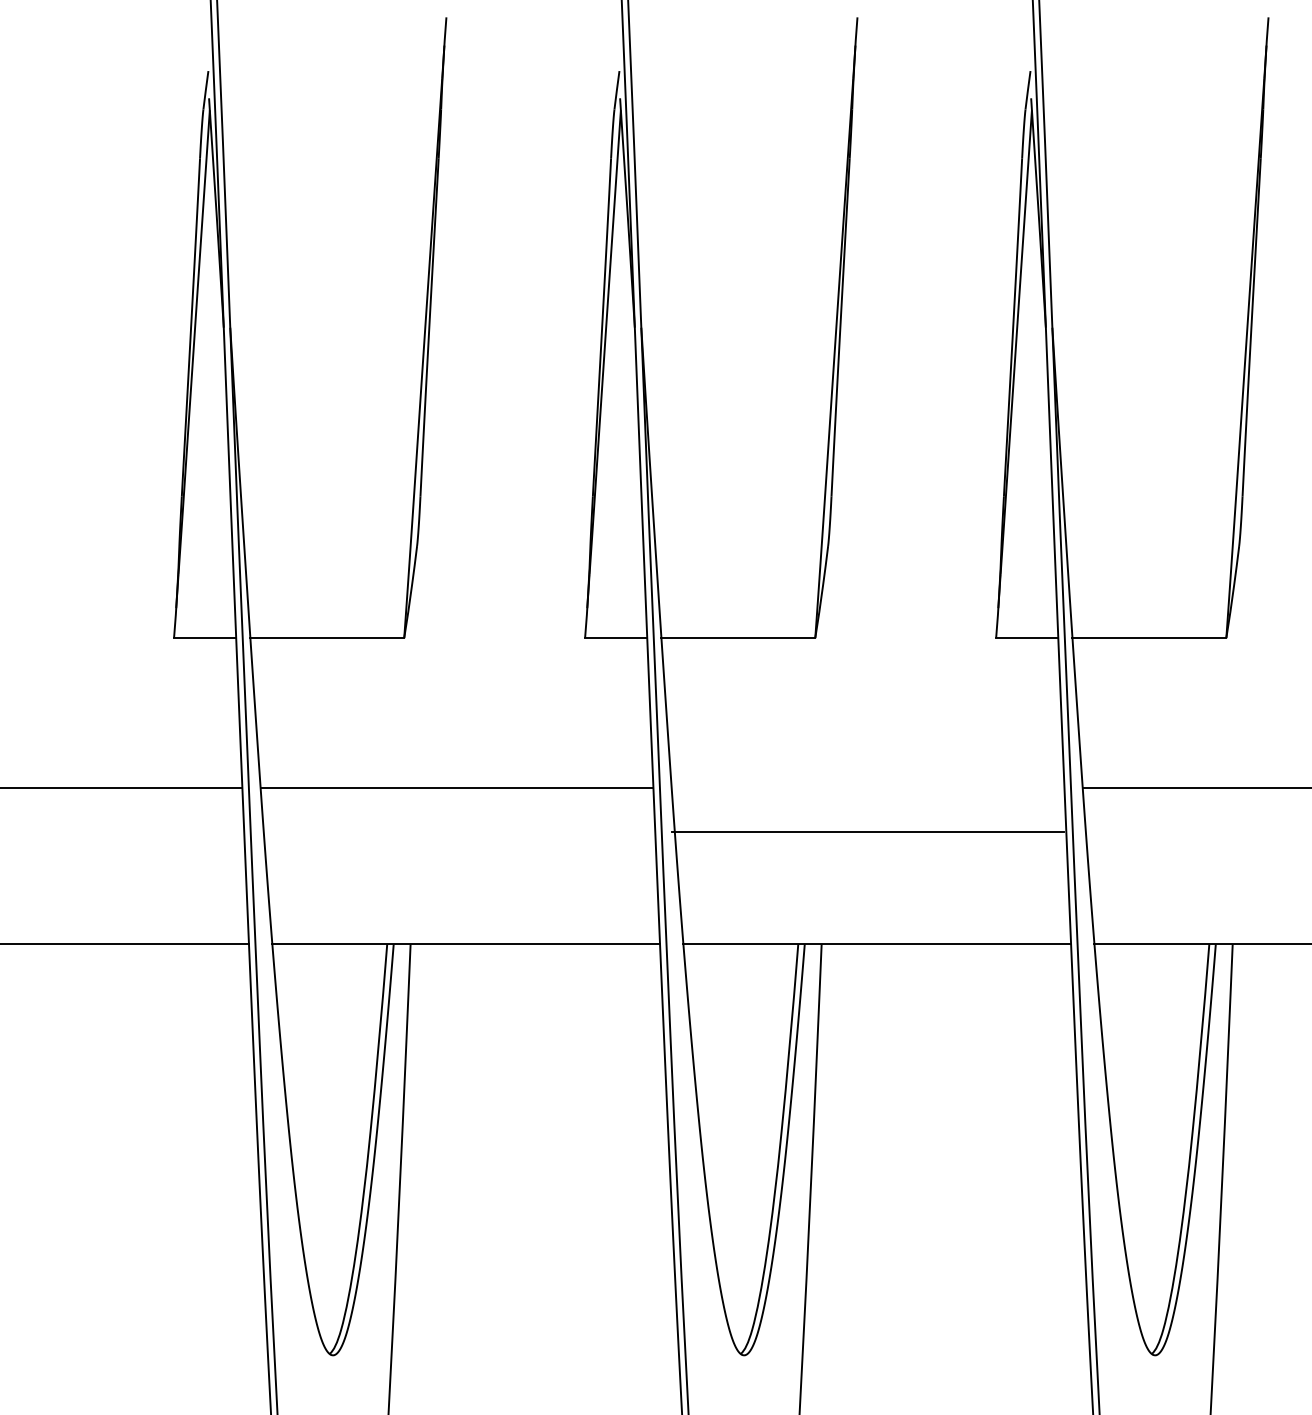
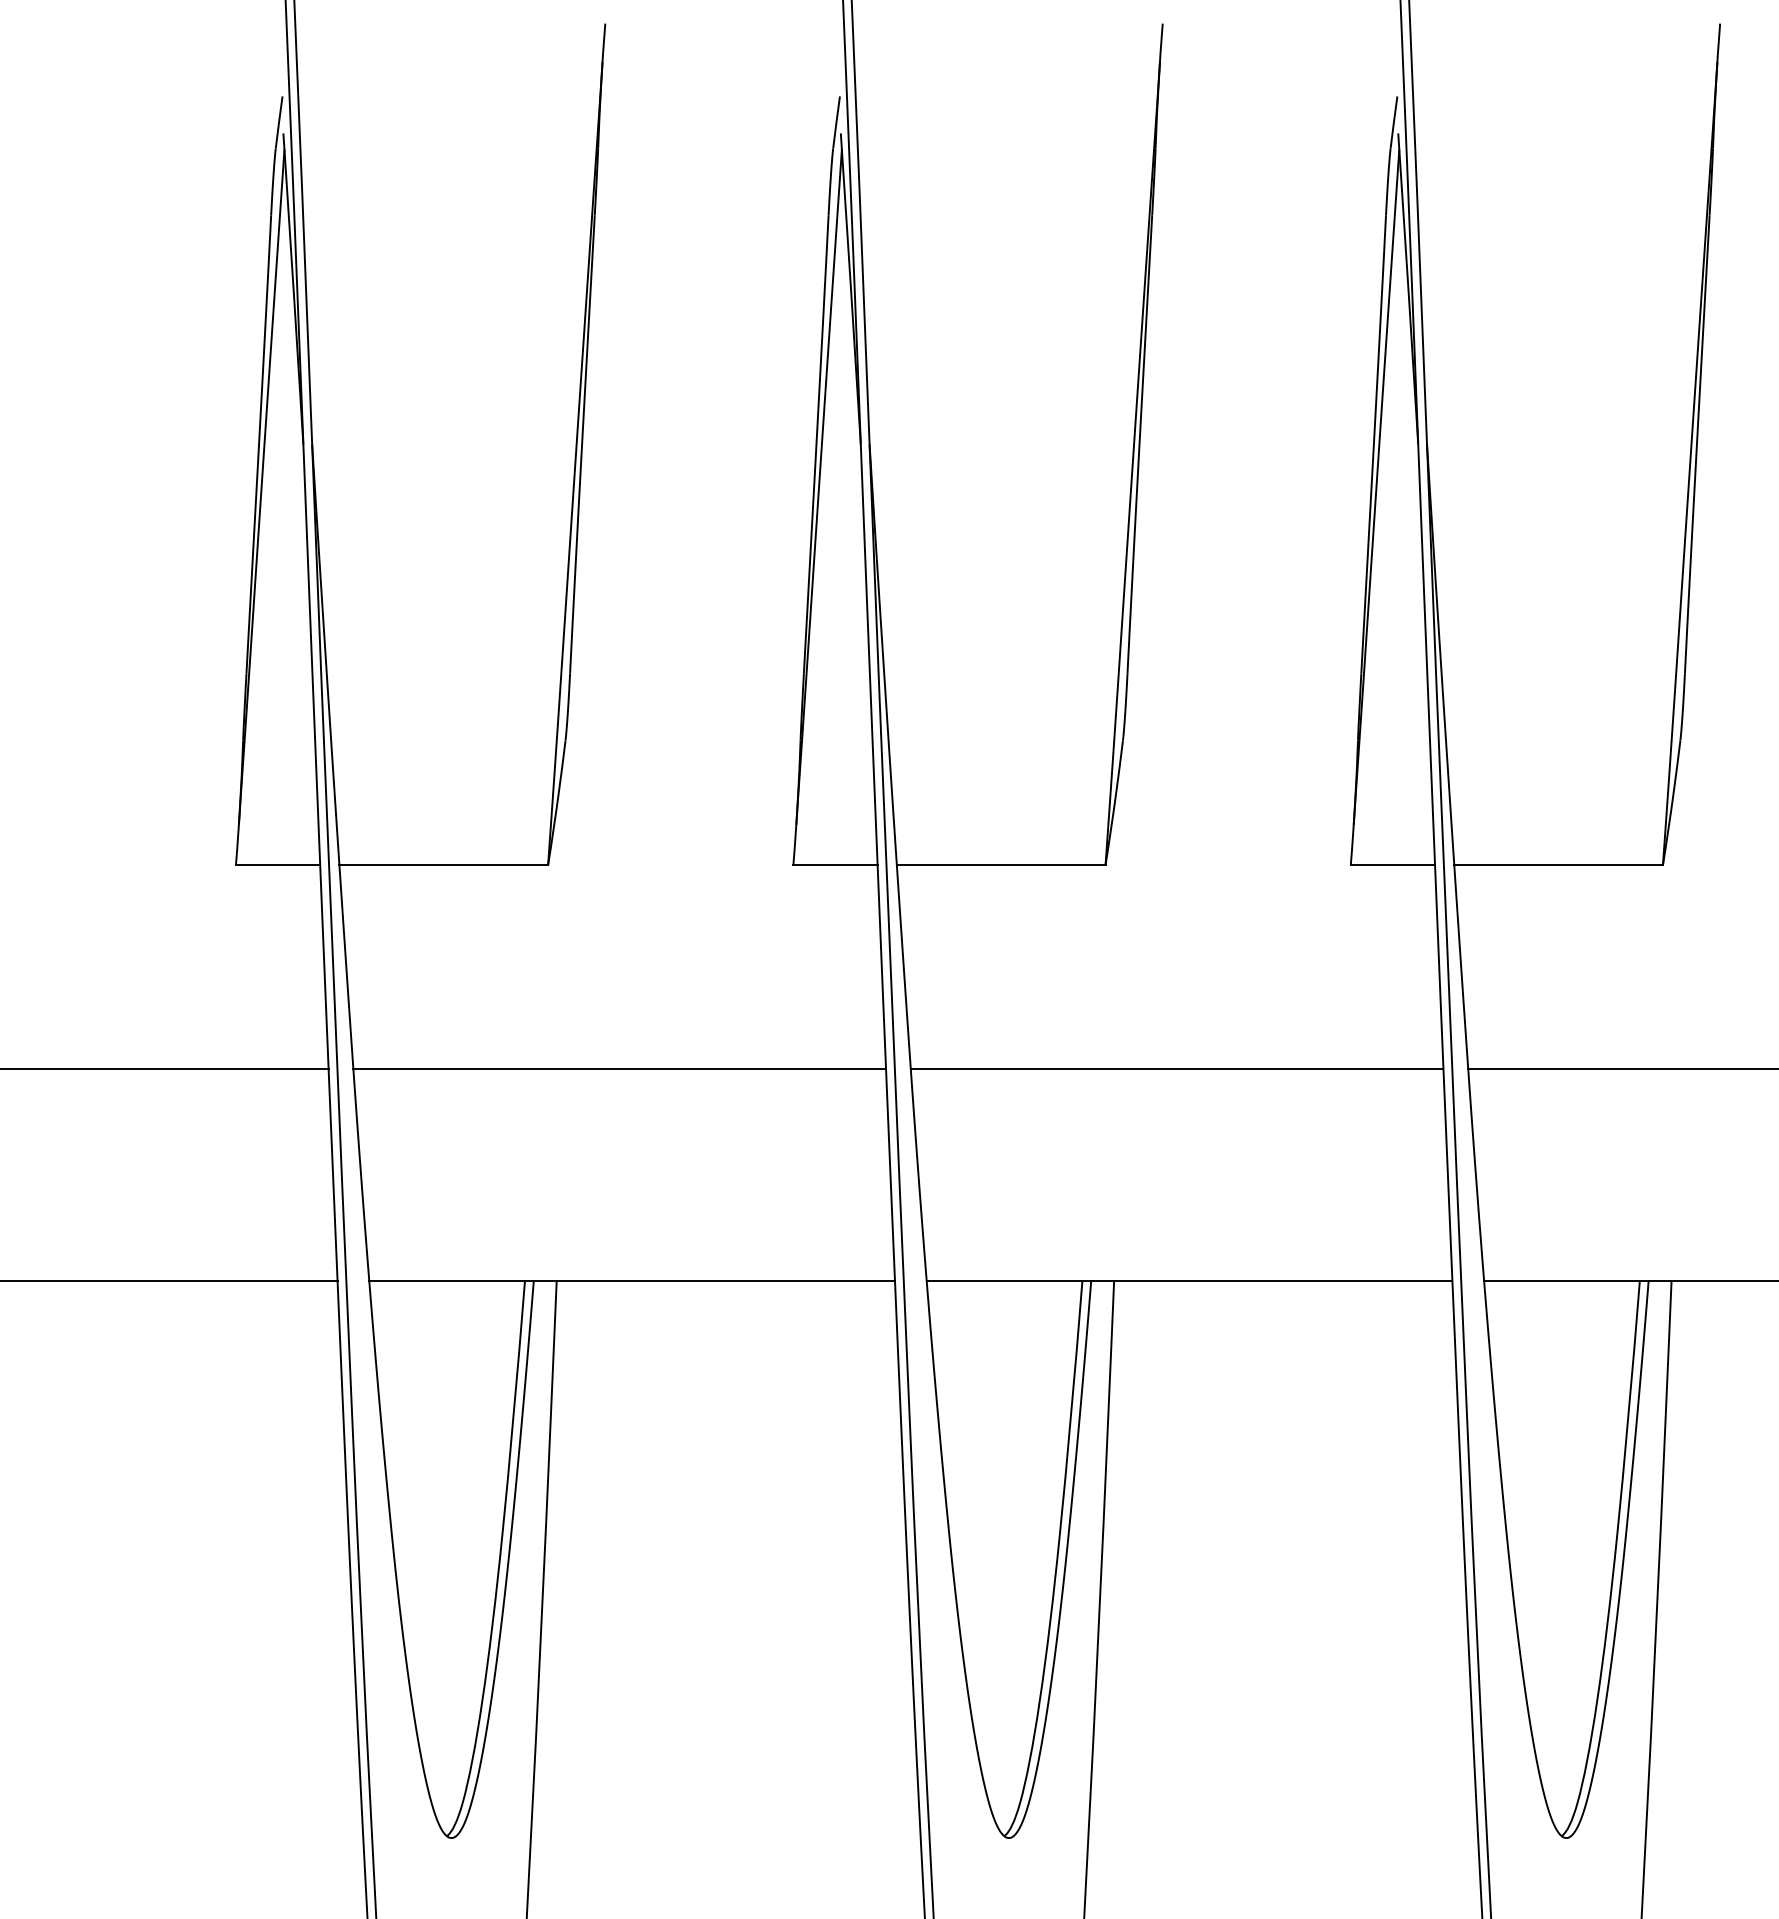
line: (867, 832) -> (1176, 1069), moved

